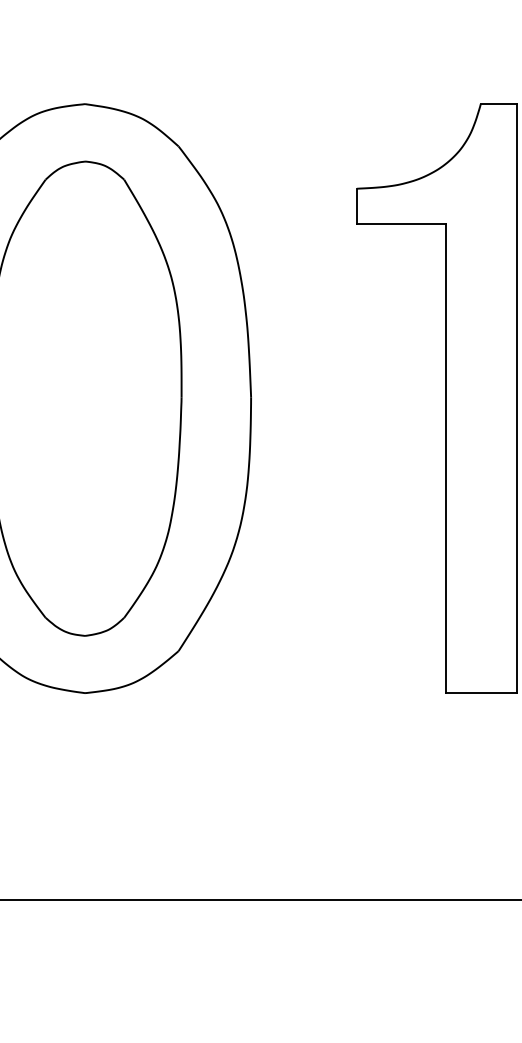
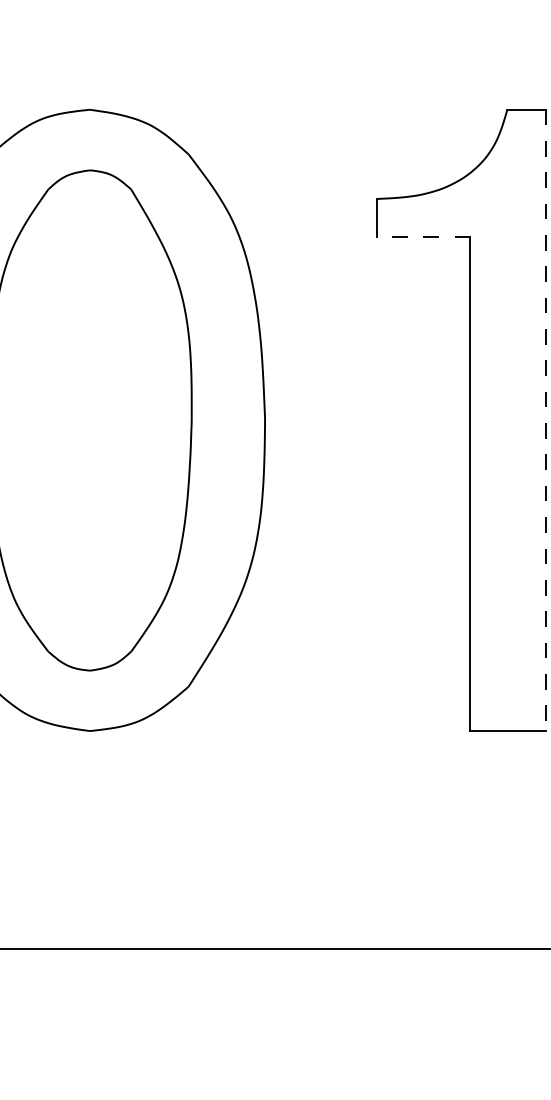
line: (400, 224) -> (422, 236), solid -> dashed
line: (517, 398) -> (546, 420), solid -> dashed

